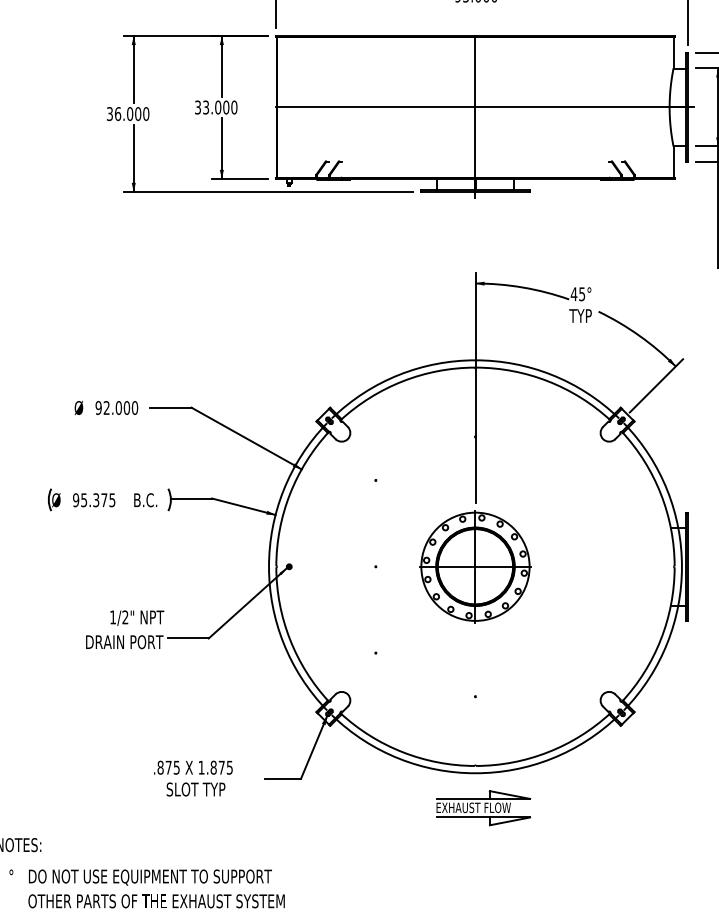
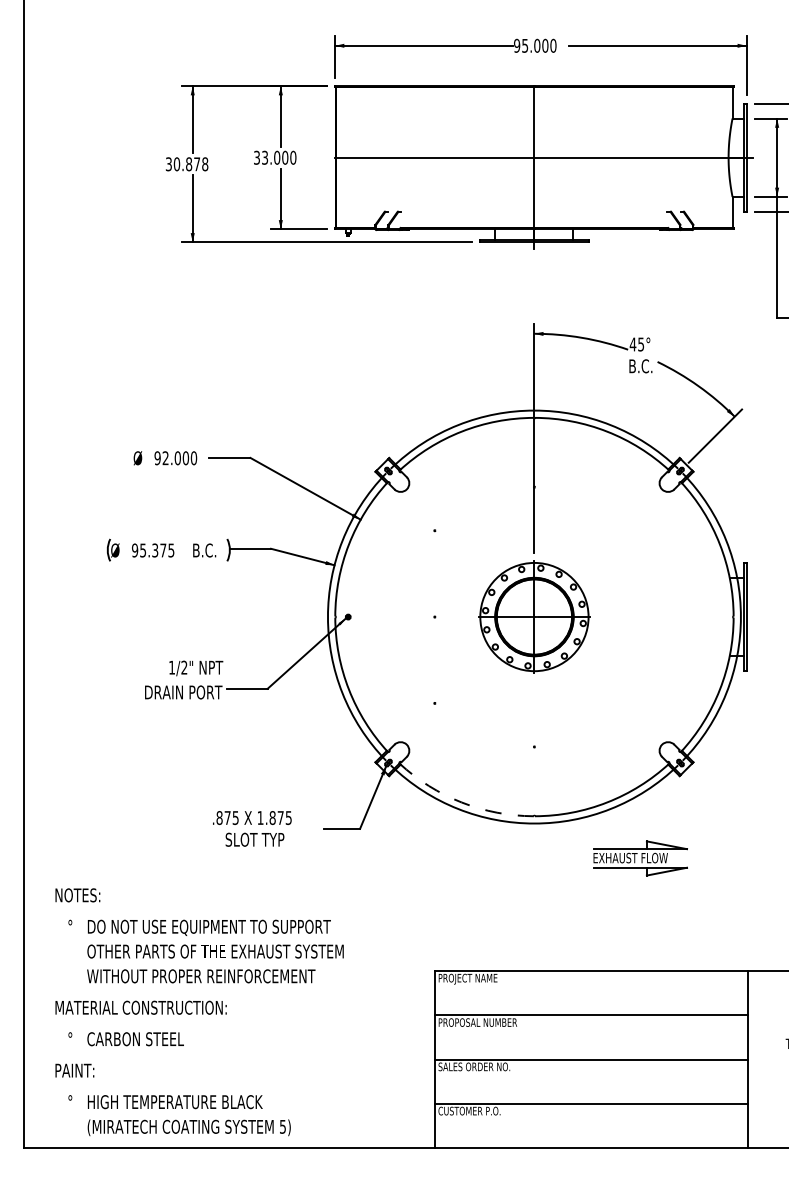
text: (132, 114) -> (191, 164), 36.000 -> 30.878
text: (581, 316) -> (640, 366), TYP -> B.C.
arc: (402, 752) -> (461, 802), solid -> dashed
part: (483, 808) -> (640, 858), moved

